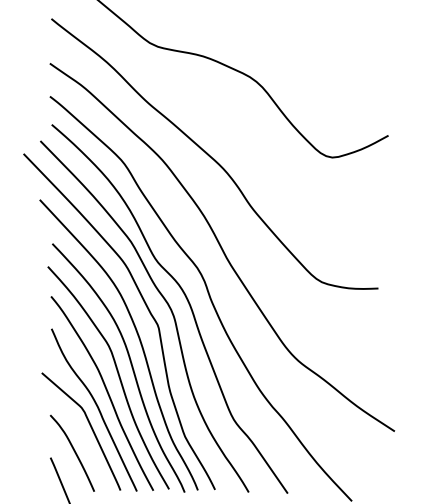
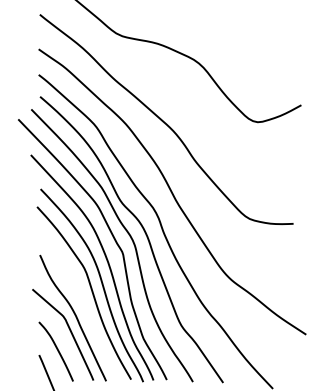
curve: (105, 389) -> (81, 302), removed

